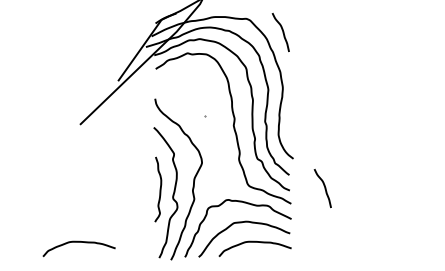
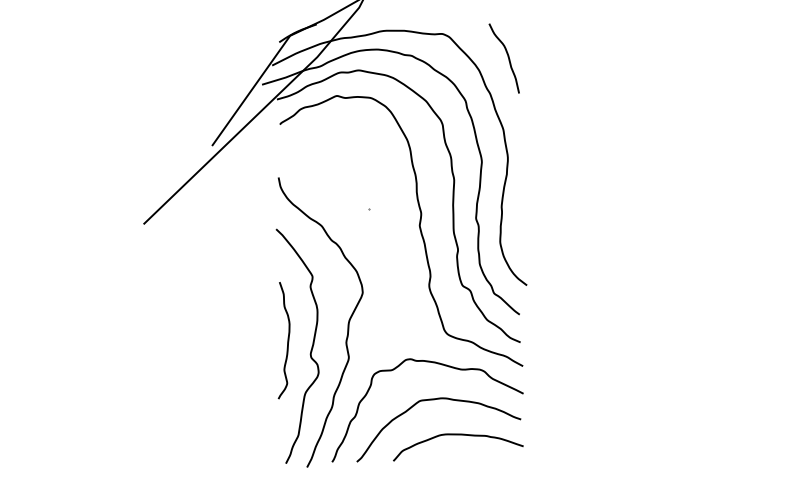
curve: (324, 188) -> (582, 338), removed
curve: (78, 242) -> (140, 435), removed

